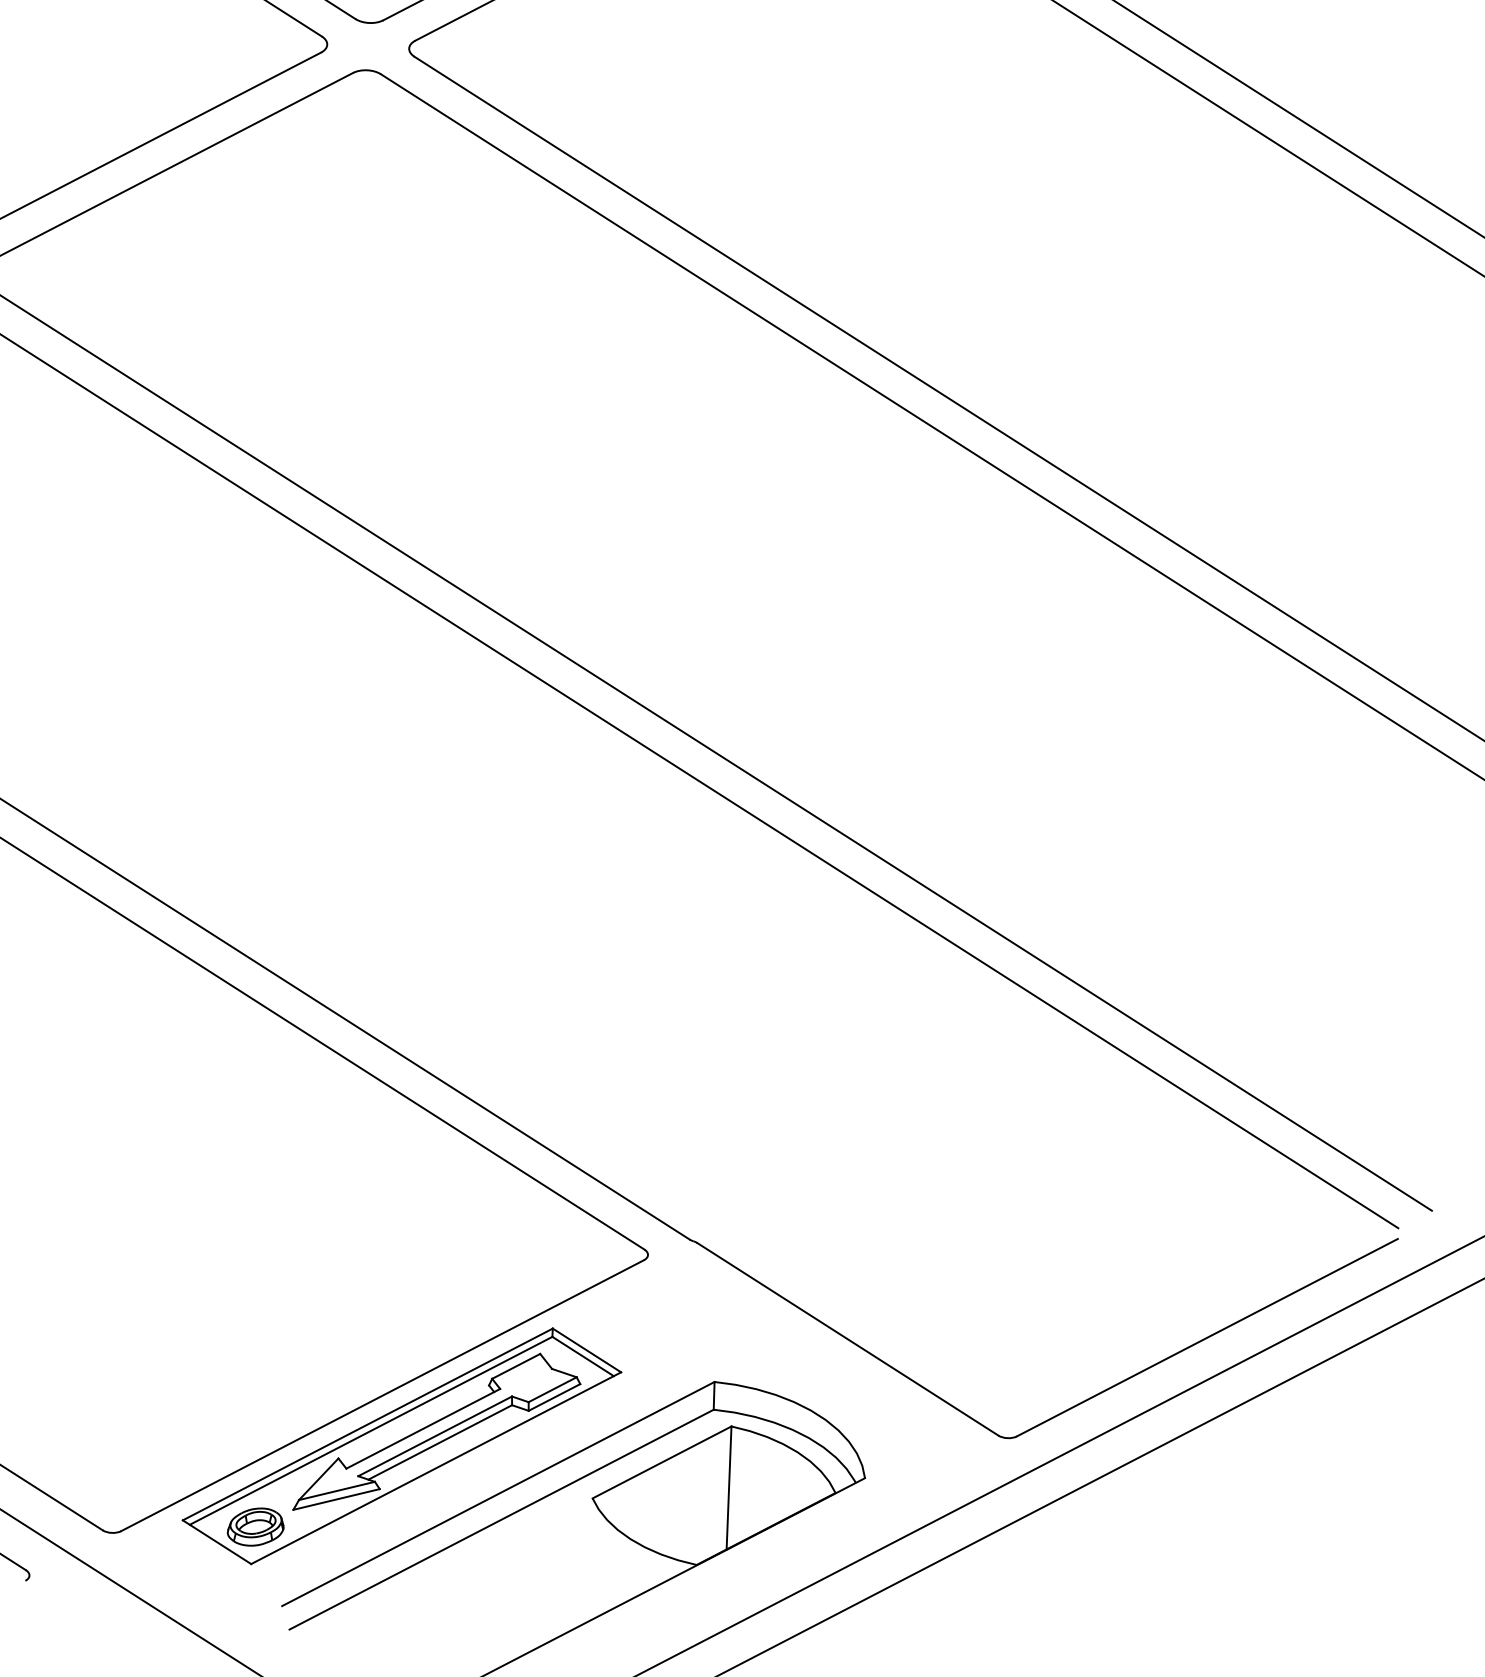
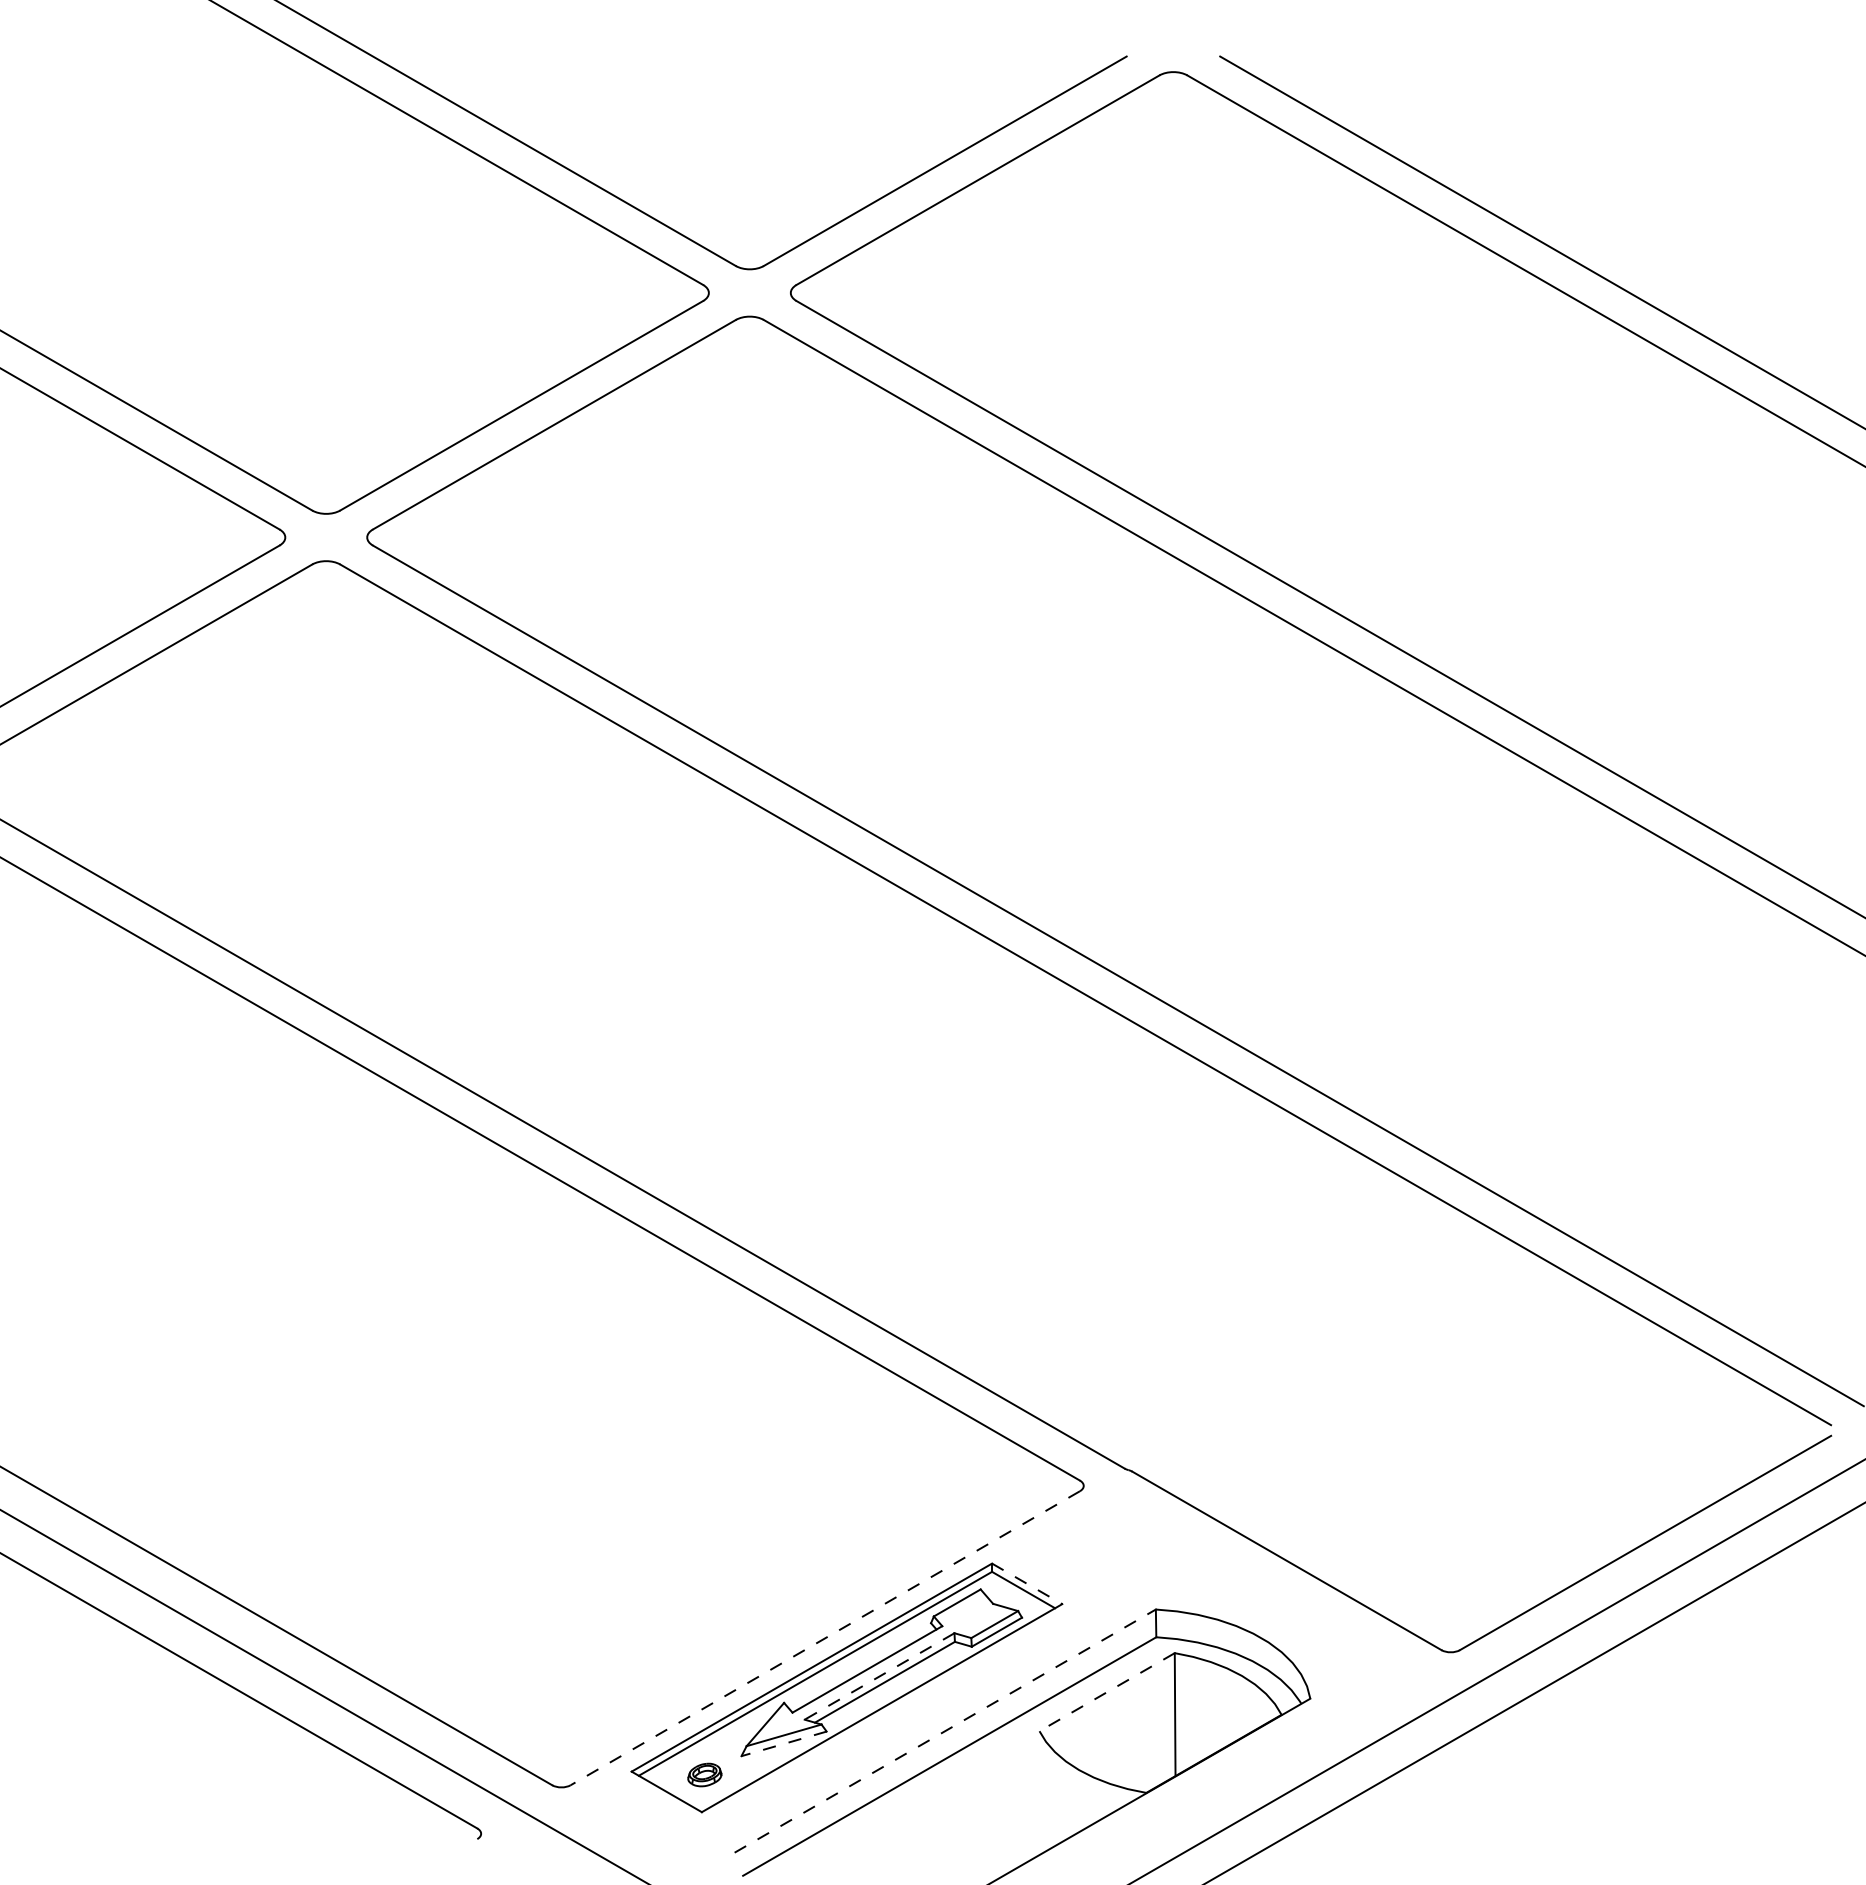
line: (587, 1350) -> (1027, 1583), solid -> dashed
line: (382, 1395) -> (825, 1638), solid -> dashed
line: (435, 1436) -> (879, 1676), solid -> dashed
line: (661, 1462) -> (1106, 1692), solid -> dashed
line: (498, 1493) -> (945, 1730), solid -> dashed
line: (335, 1500) -> (783, 1744), solid -> dashed
part: (255, 1526) -> (704, 1774), size x0.6

